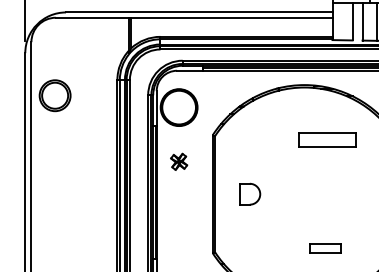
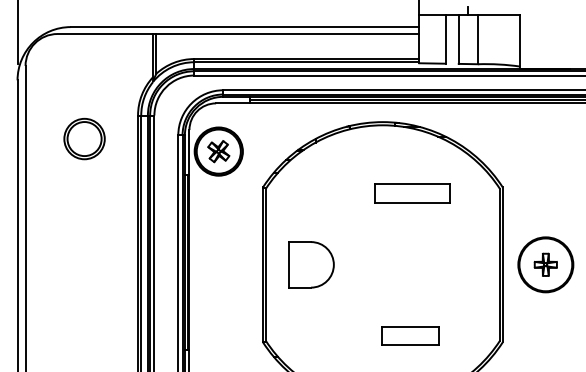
part: (55, 95) -> (84, 138), moved
part: (178, 161) -> (218, 151), moved
part: (249, 193) -> (311, 264), size x1.67
part: (325, 248) -> (410, 335), size x1.43

